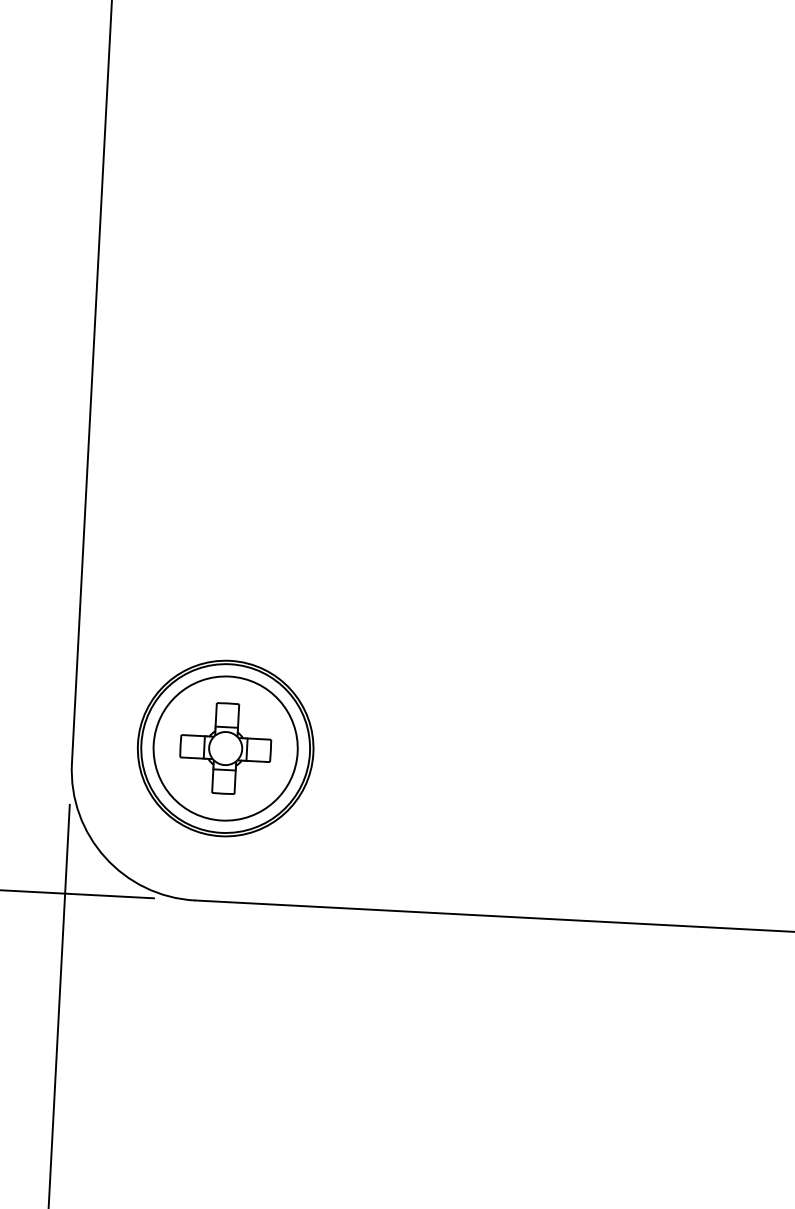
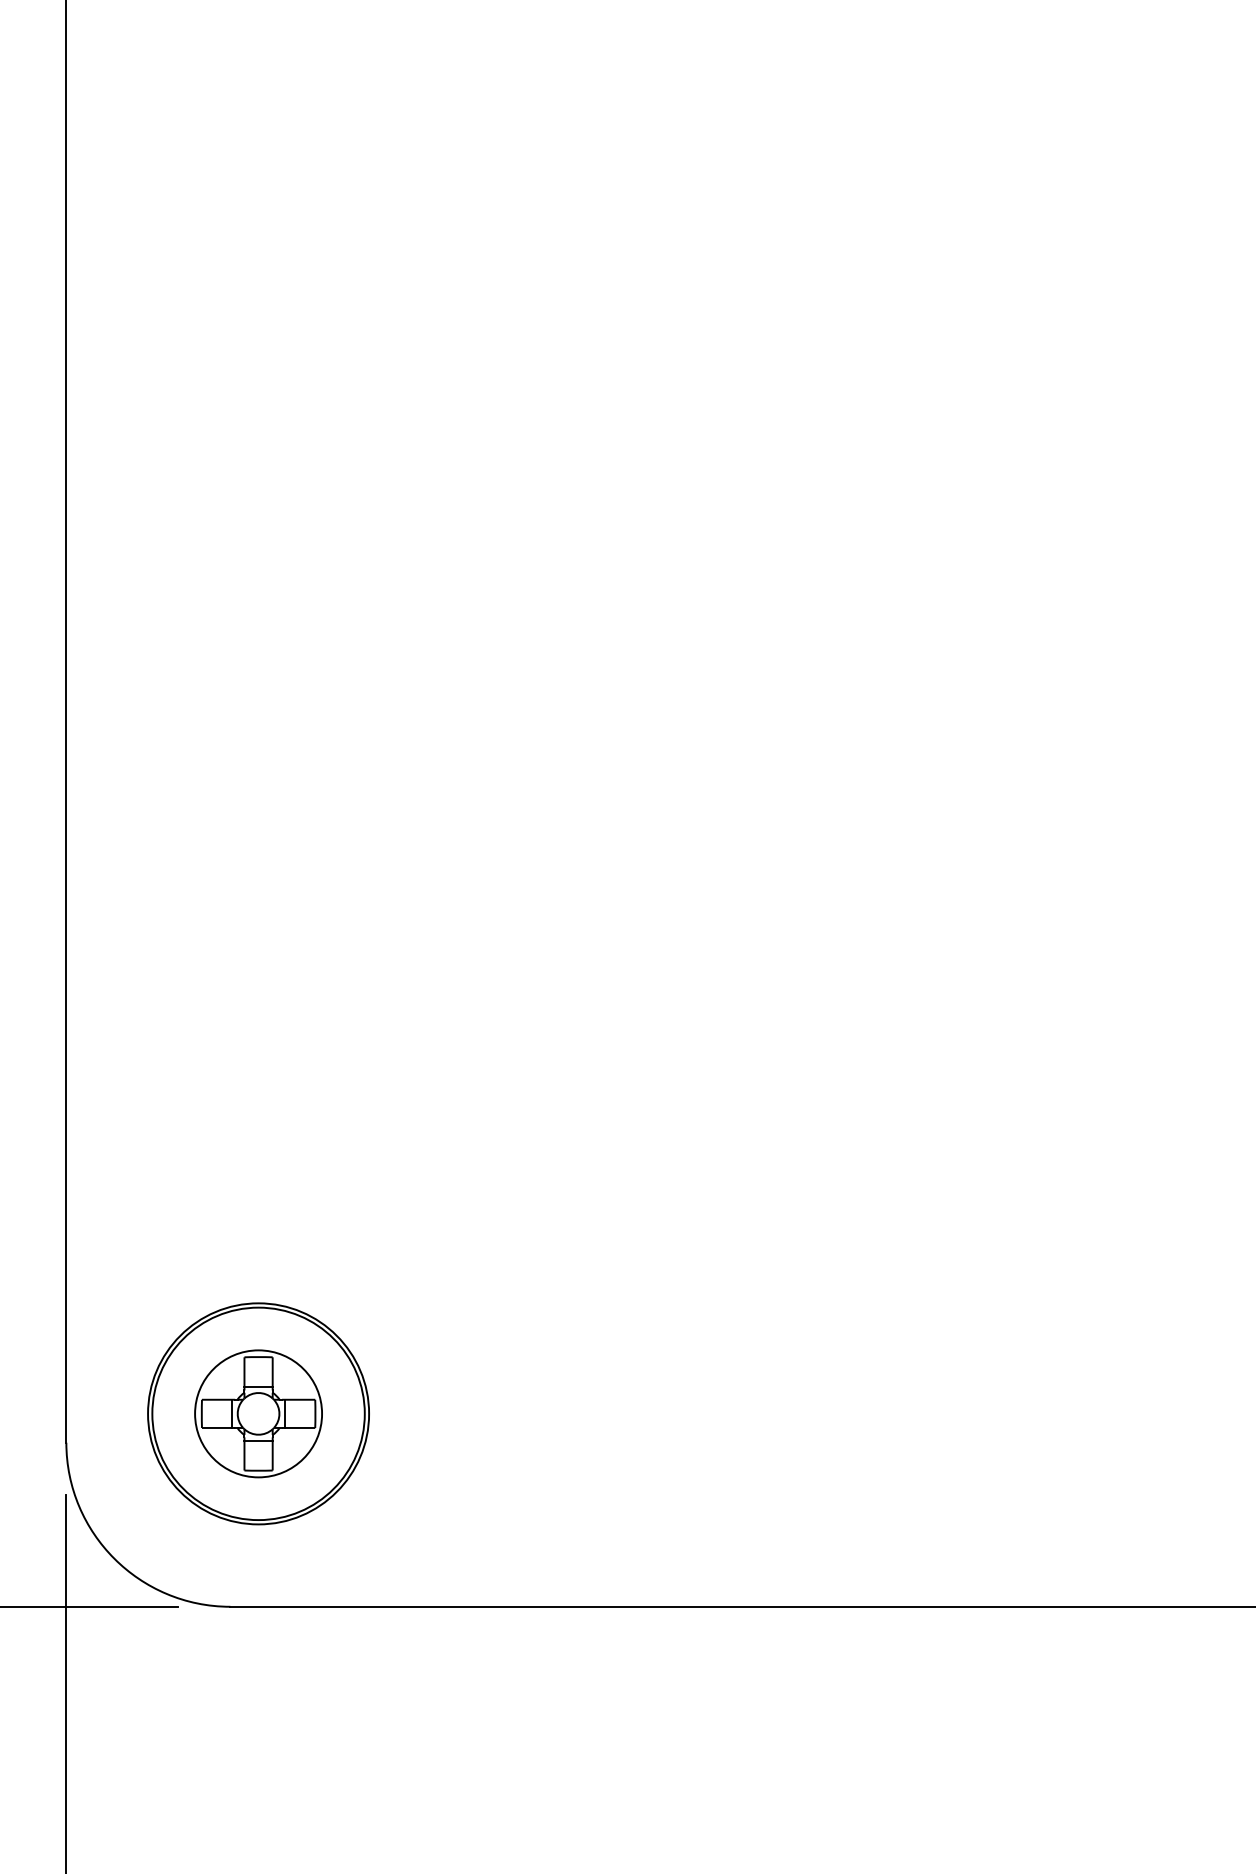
circle: (225, 748) -> (258, 1413), size x0.7

